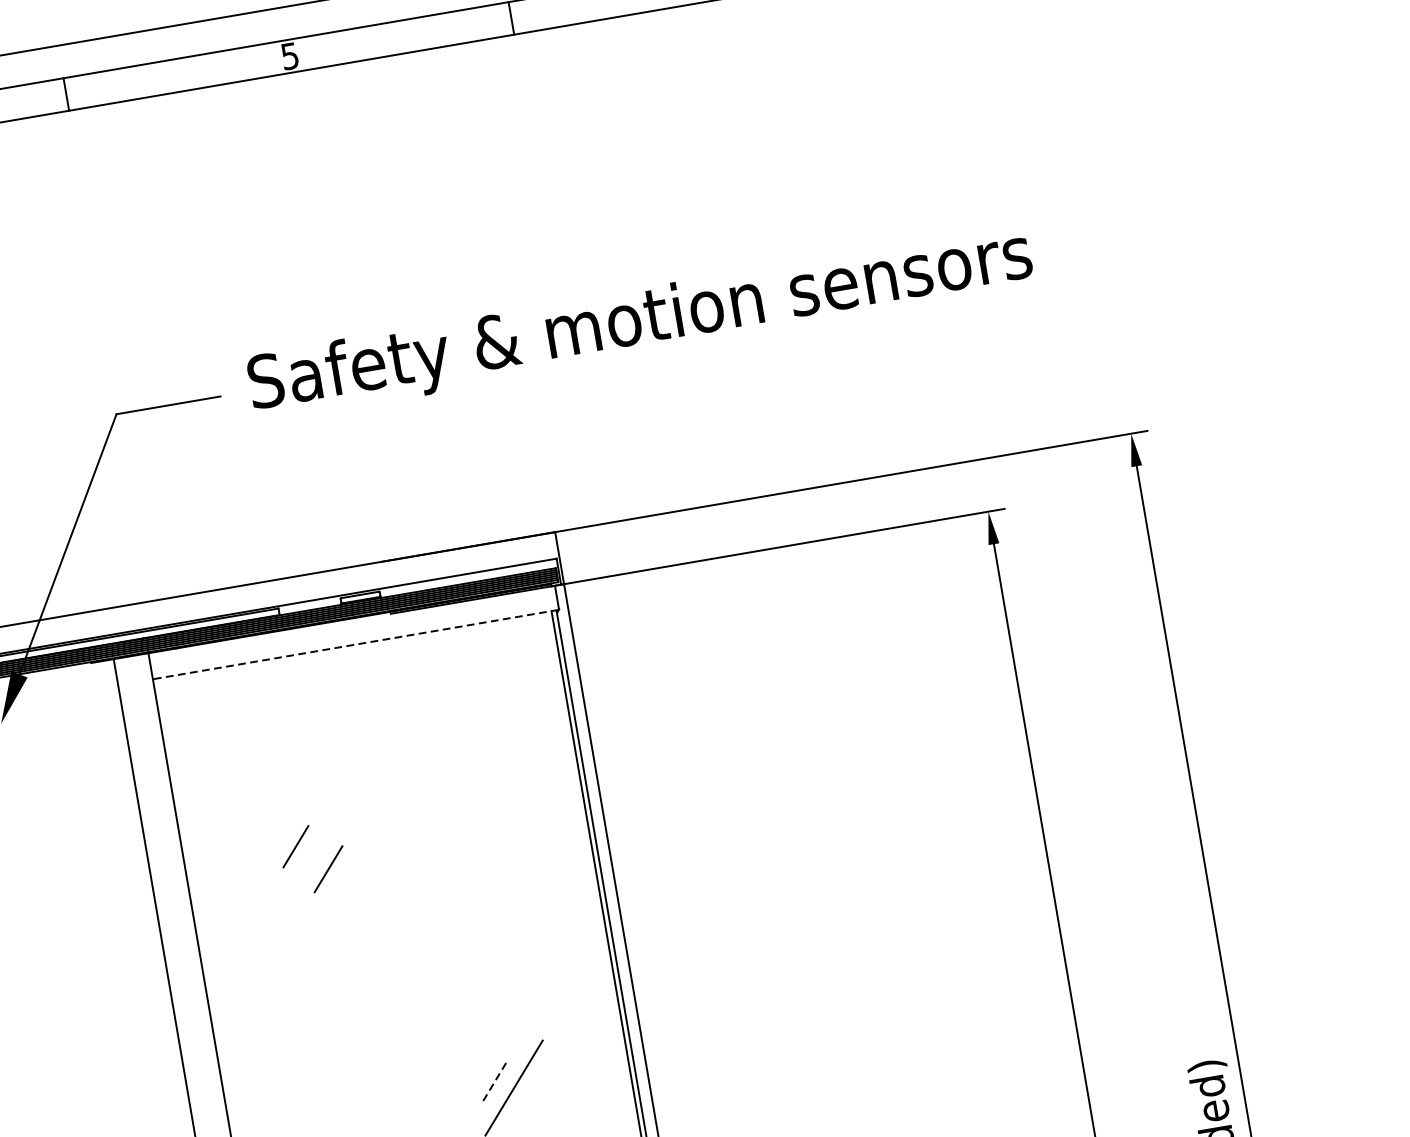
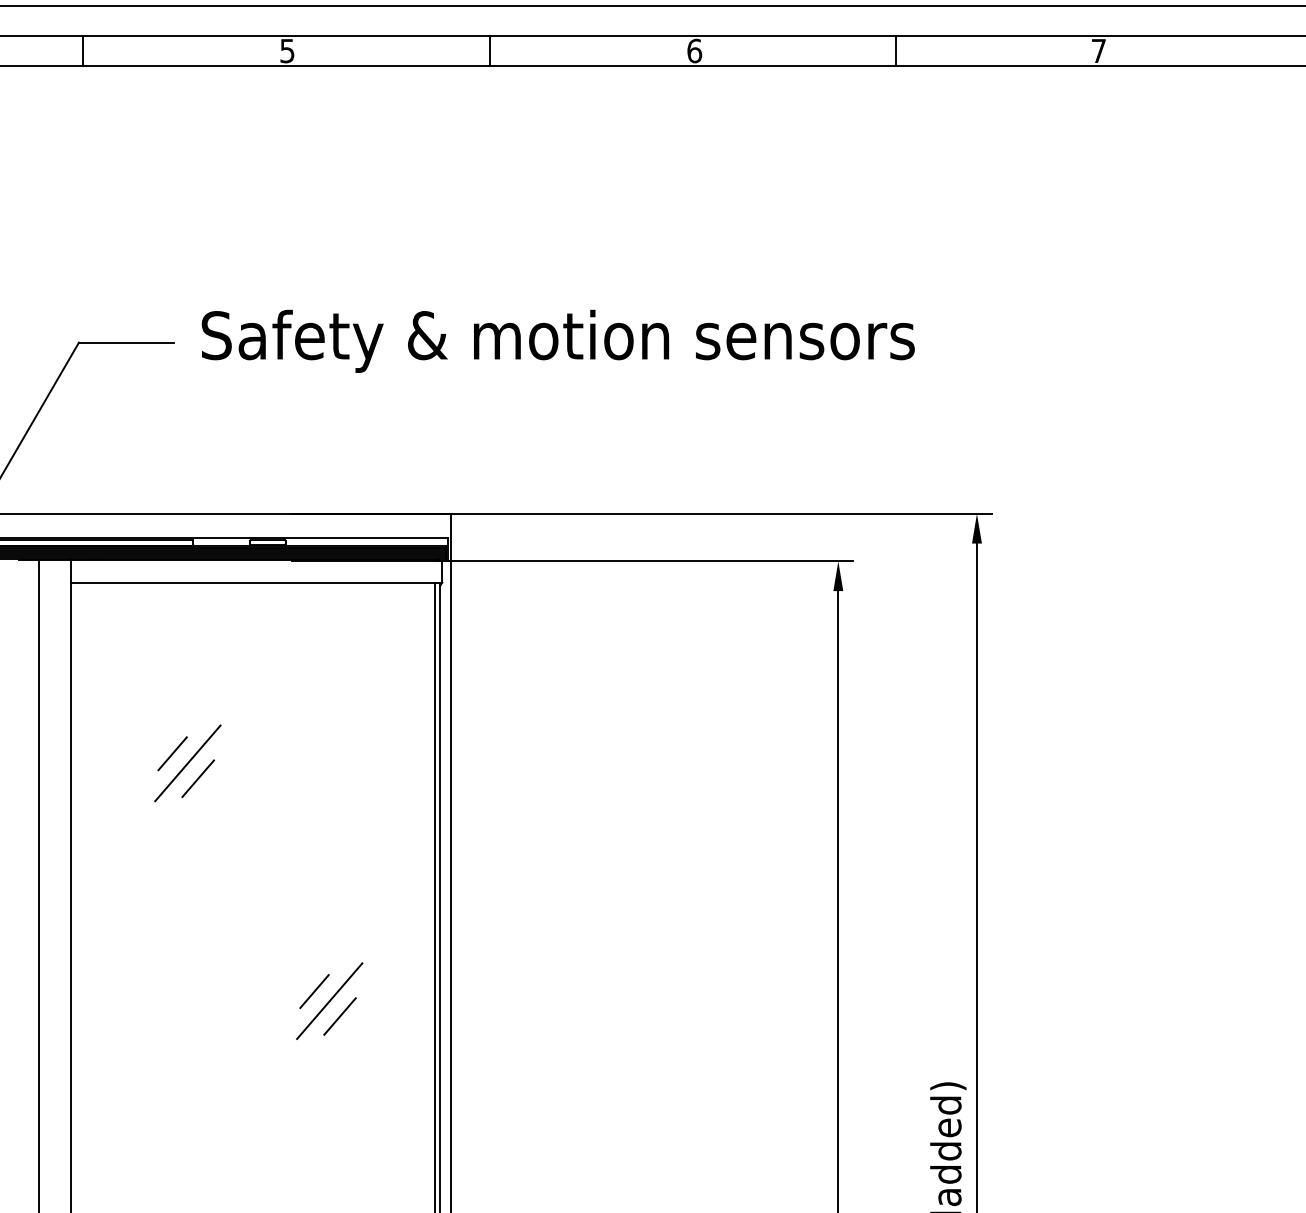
line: (355, 644) -> (256, 583), dashed -> solid
line: (313, 854) -> (187, 763), added
line: (495, 1080) -> (314, 991), dashed -> solid
line: (527, 1103) -> (339, 1016), added

